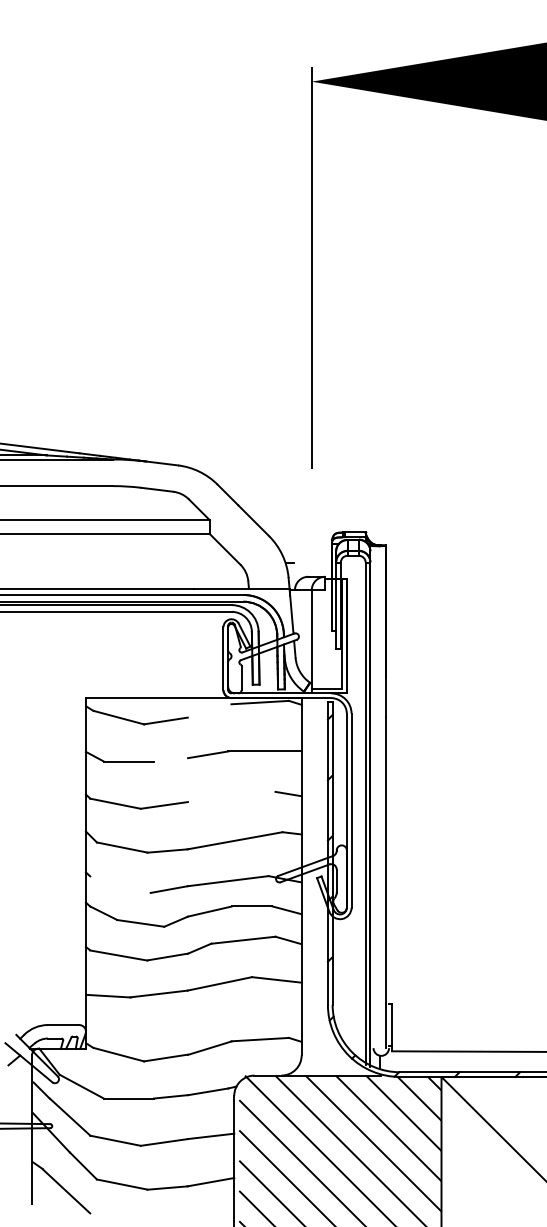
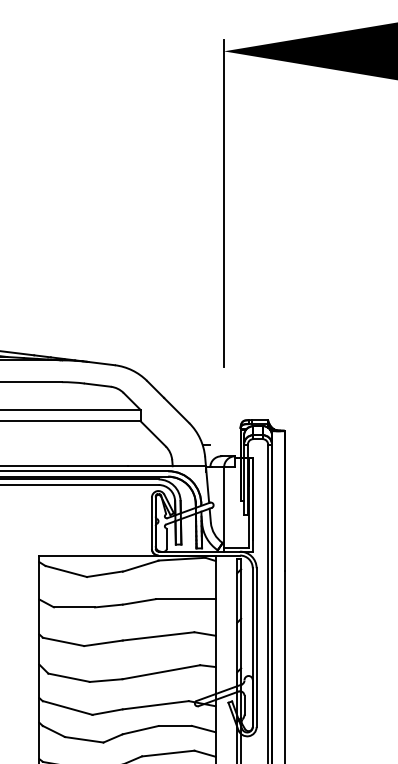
line: (209, 710) -> (140, 565), added
line: (170, 759) -> (108, 605), added
line: (231, 796) -> (158, 636), added
line: (120, 884) -> (67, 707), added

